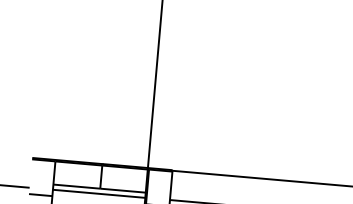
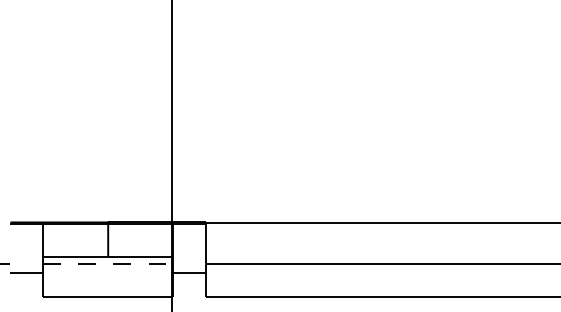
line: (100, 193) -> (108, 263), solid -> dashed

